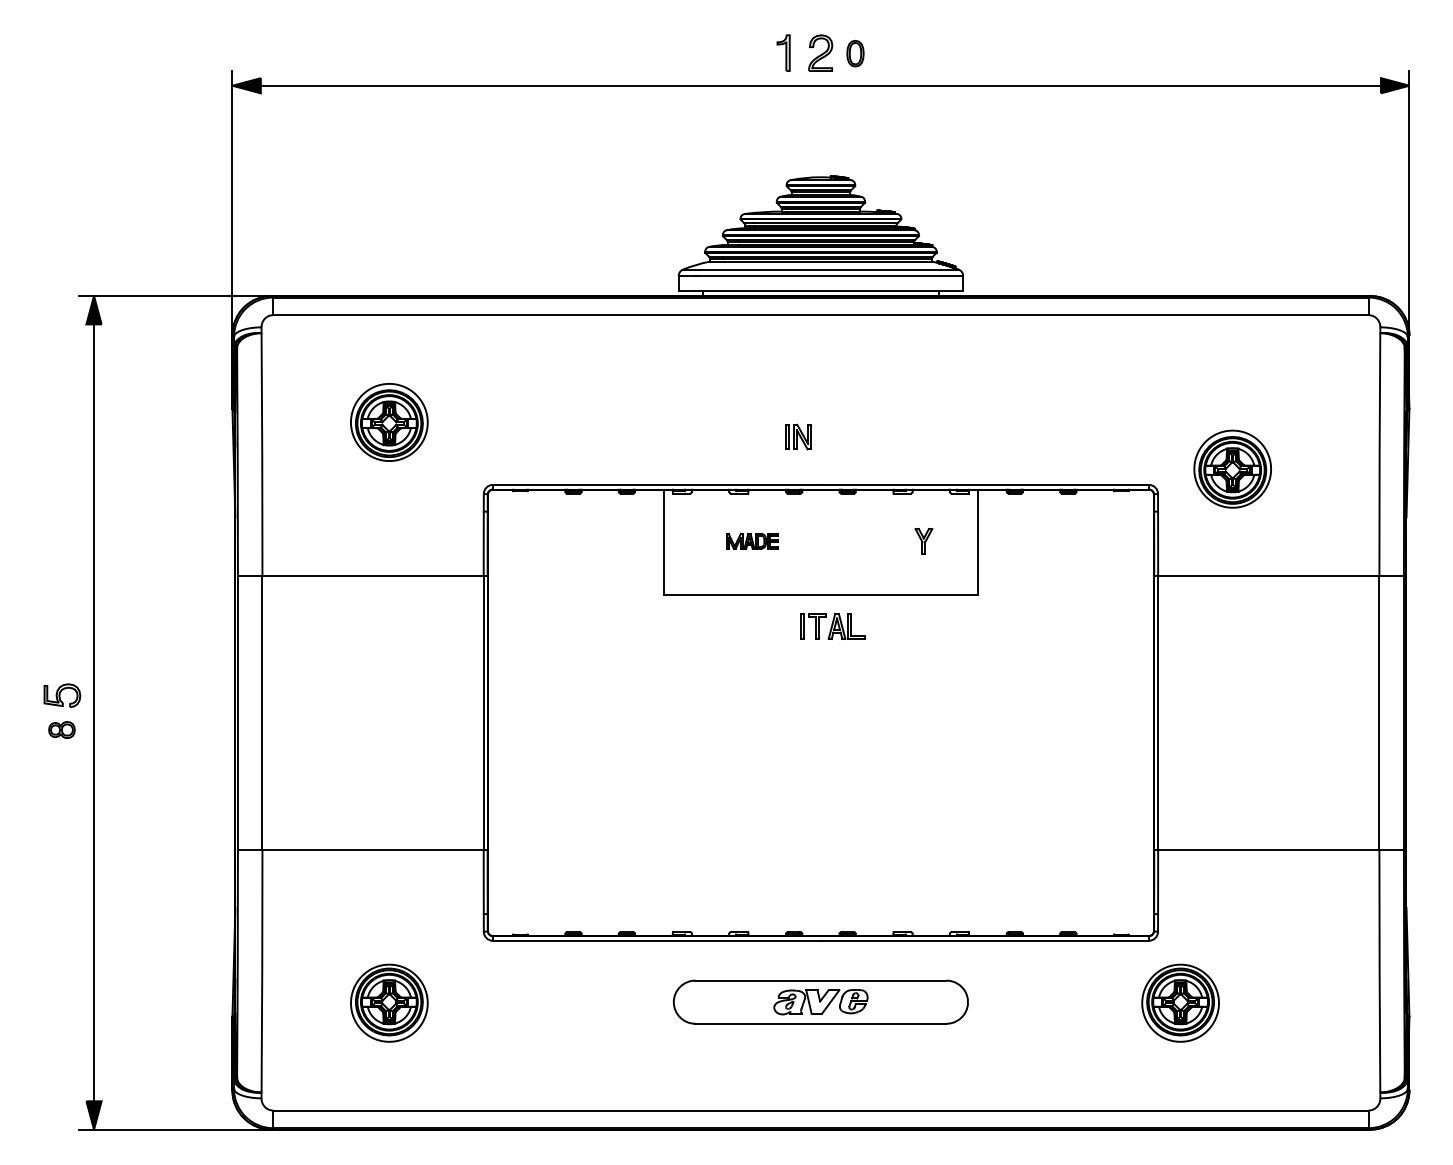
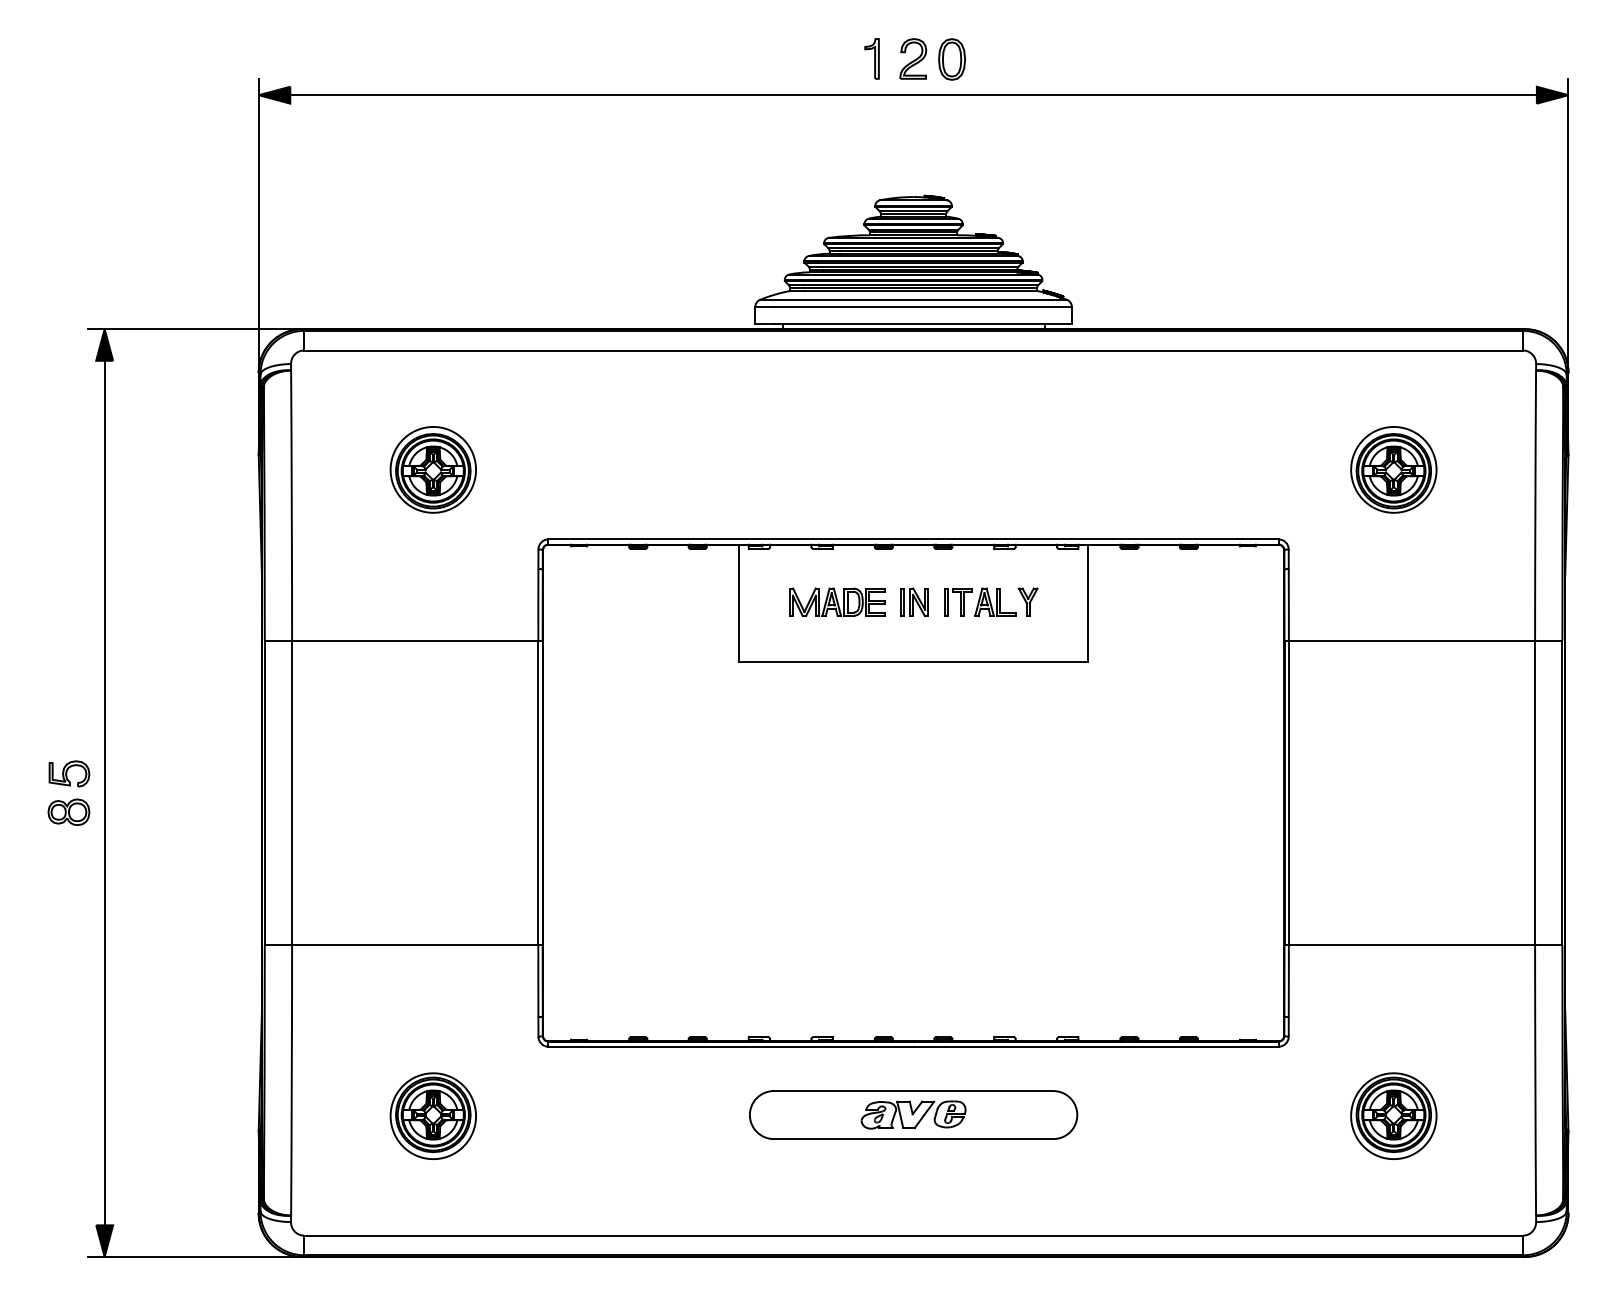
part: (854, 53) -> (951, 59), size x1.43
part: (798, 436) -> (914, 601), moved
part: (1232, 468) -> (1393, 469), moved
part: (752, 540) -> (837, 601), size x1.67
part: (833, 626) -> (980, 601), moved
part: (61, 729) -> (68, 811), size x1.43
part: (1180, 1002) -> (1393, 1115), moved

